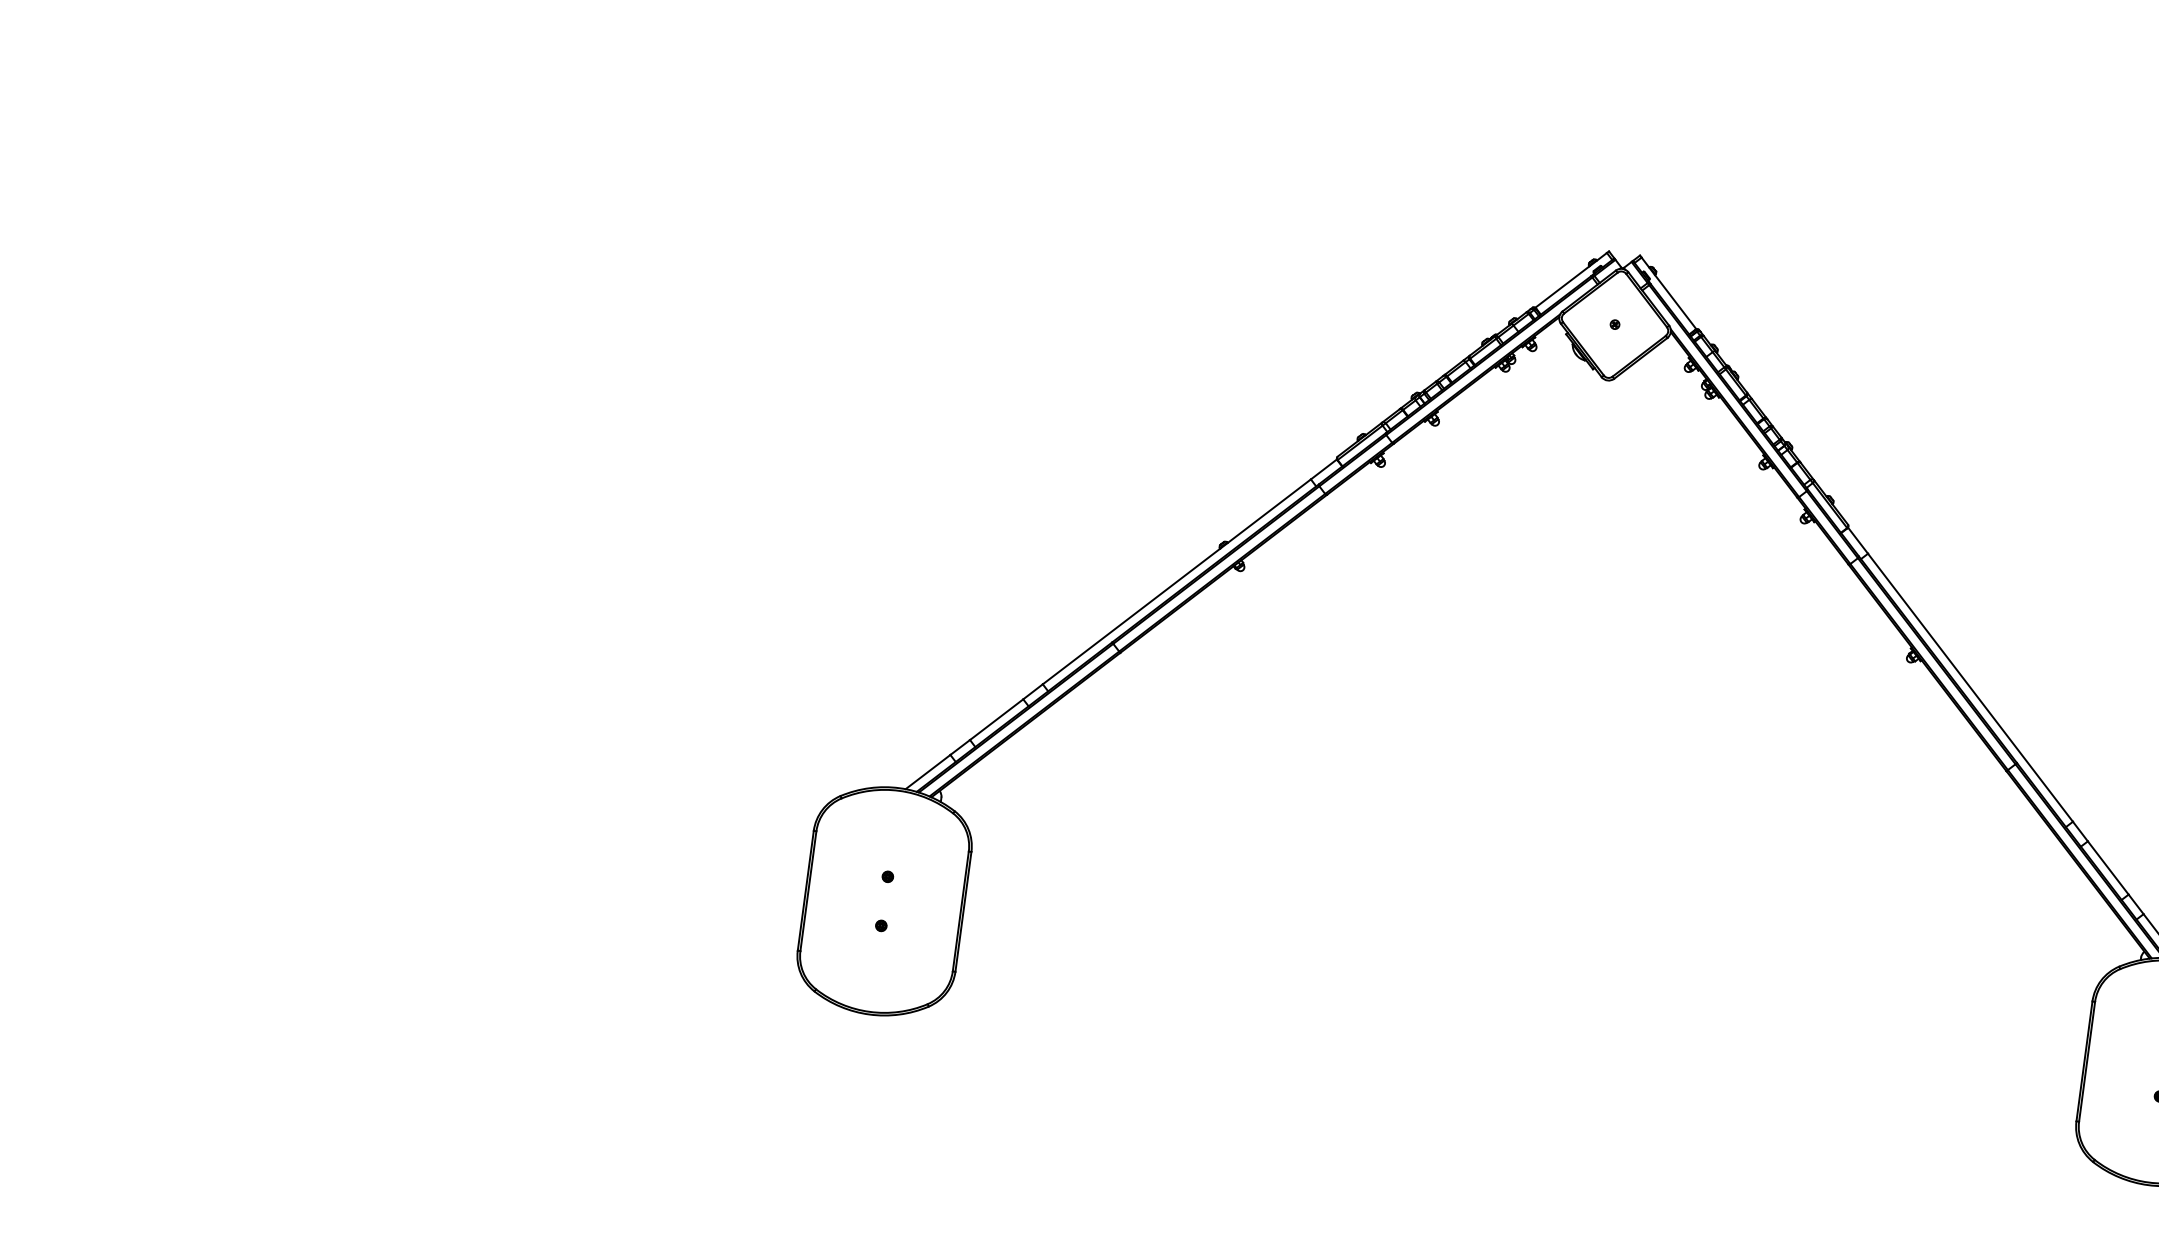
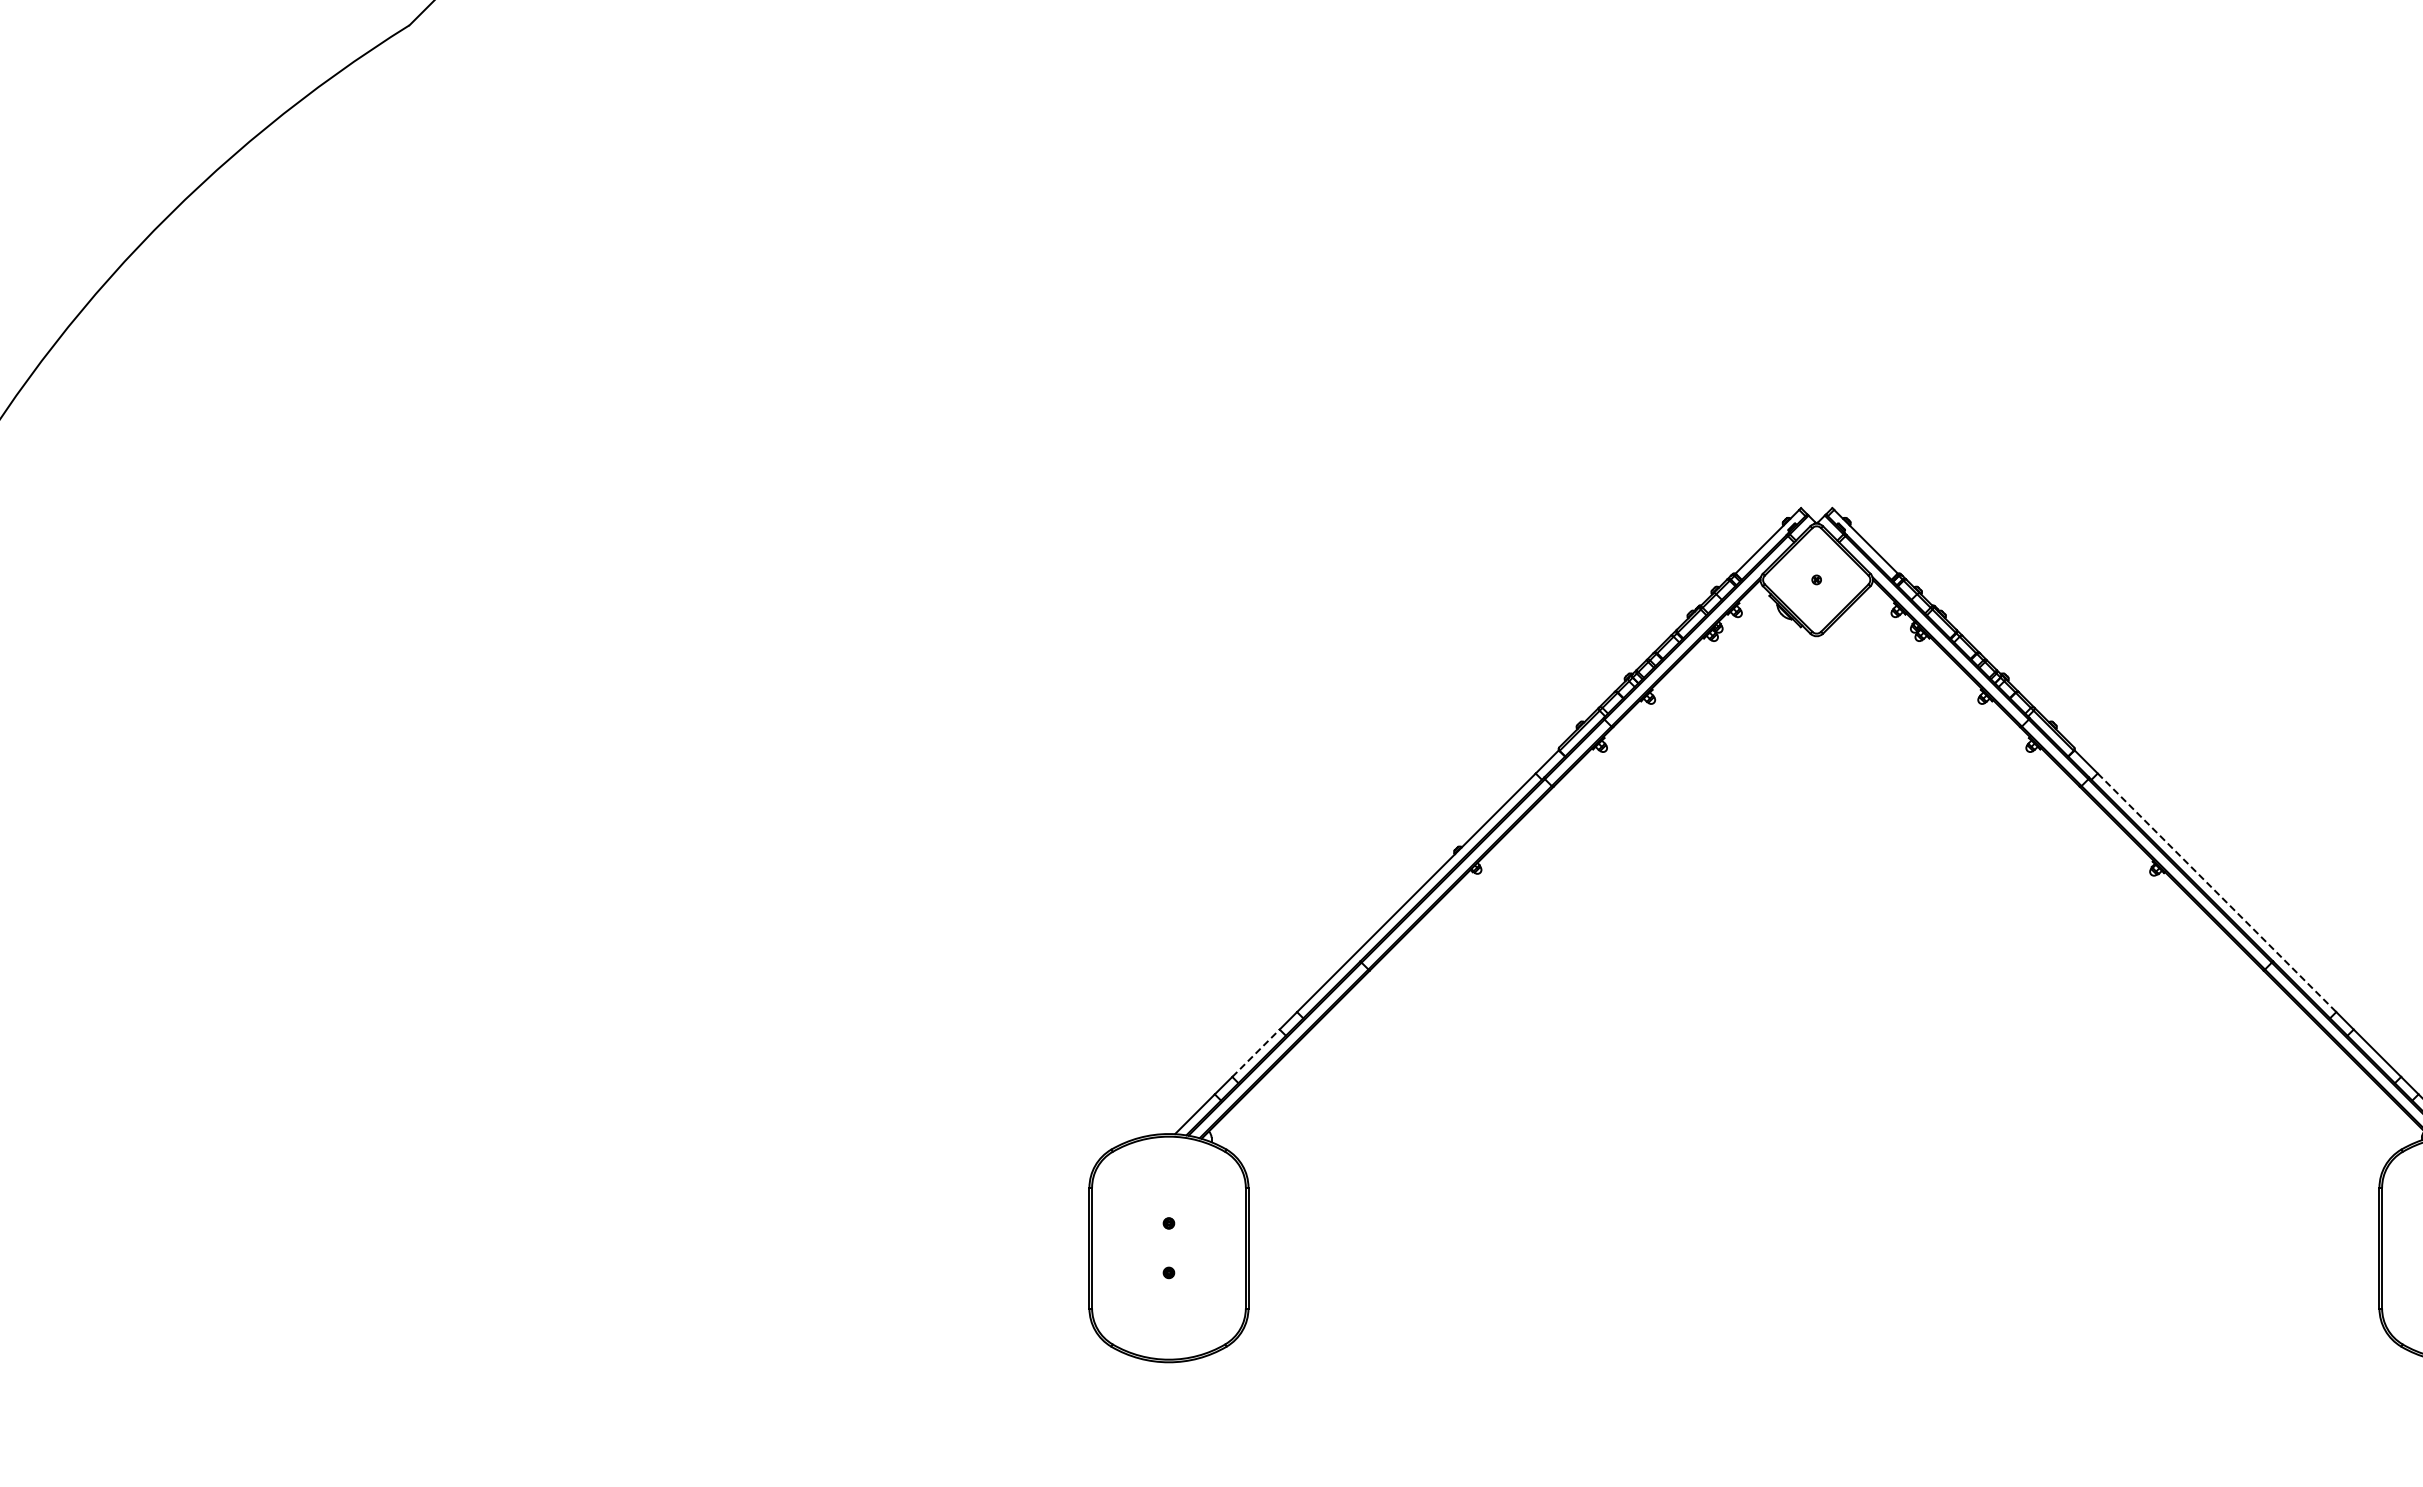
line: (1970, 687) -> (2217, 892), solid -> dashed
line: (997, 718) -> (1256, 1052), solid -> dashed

